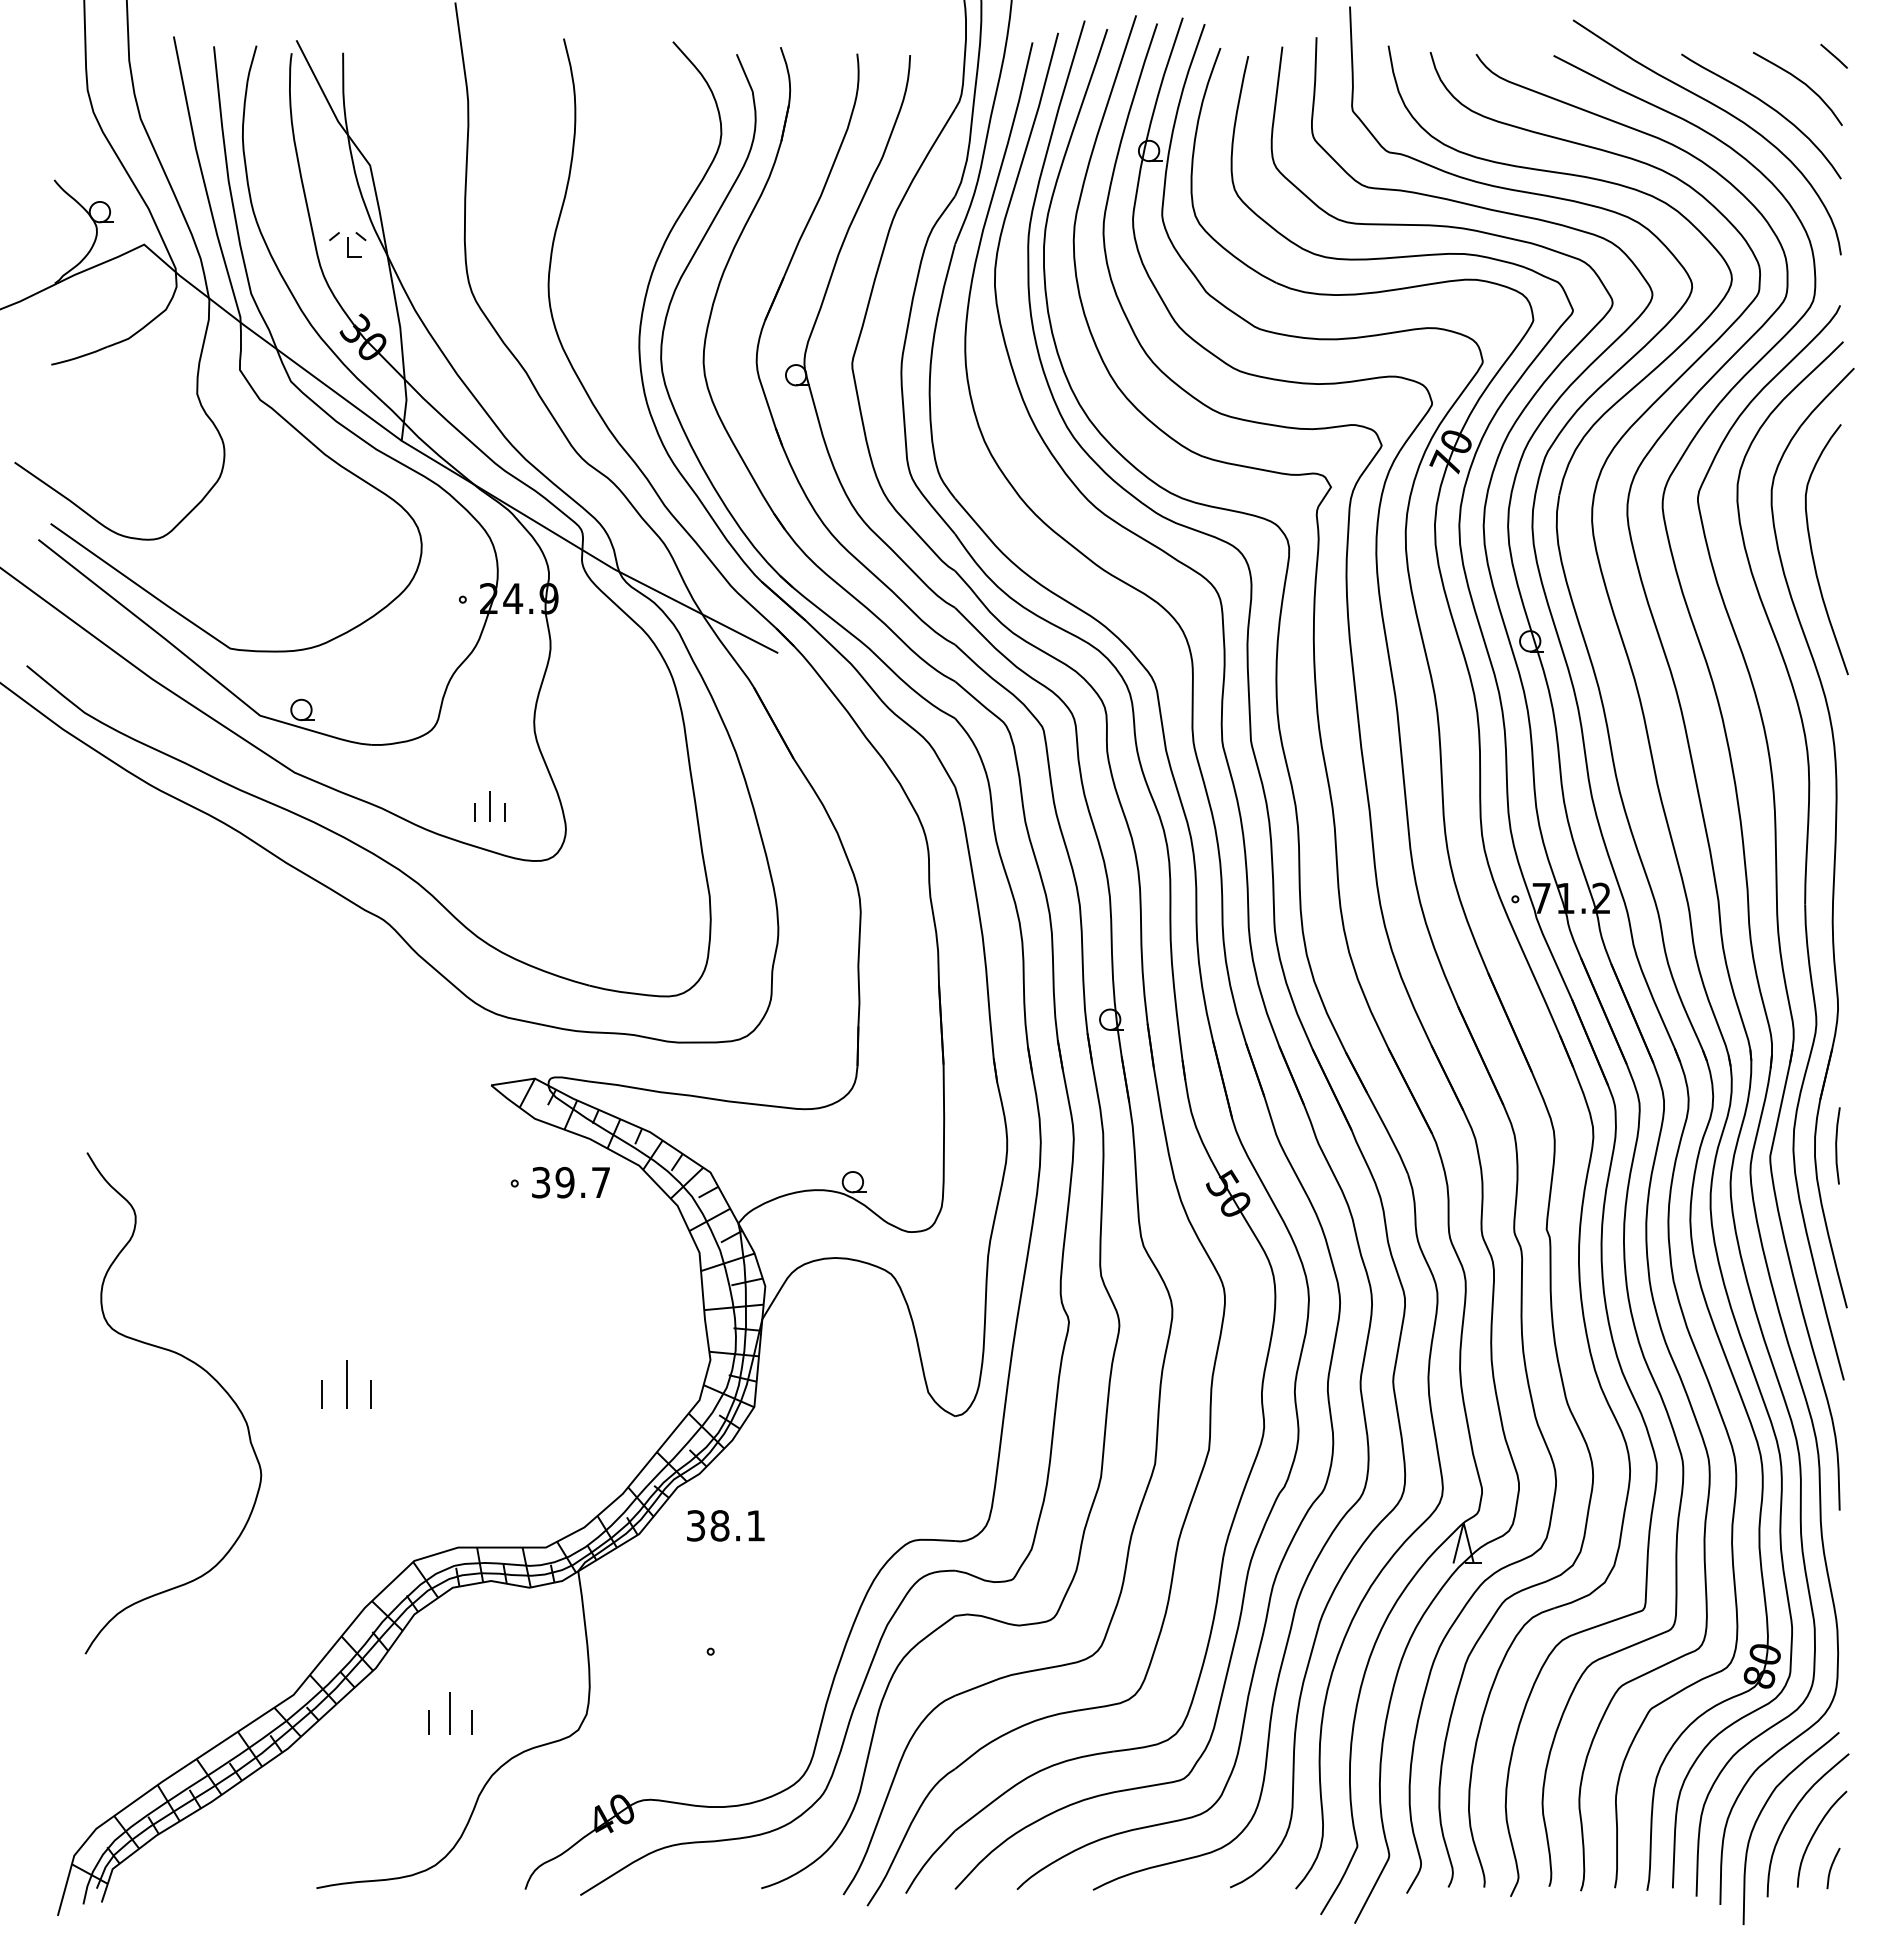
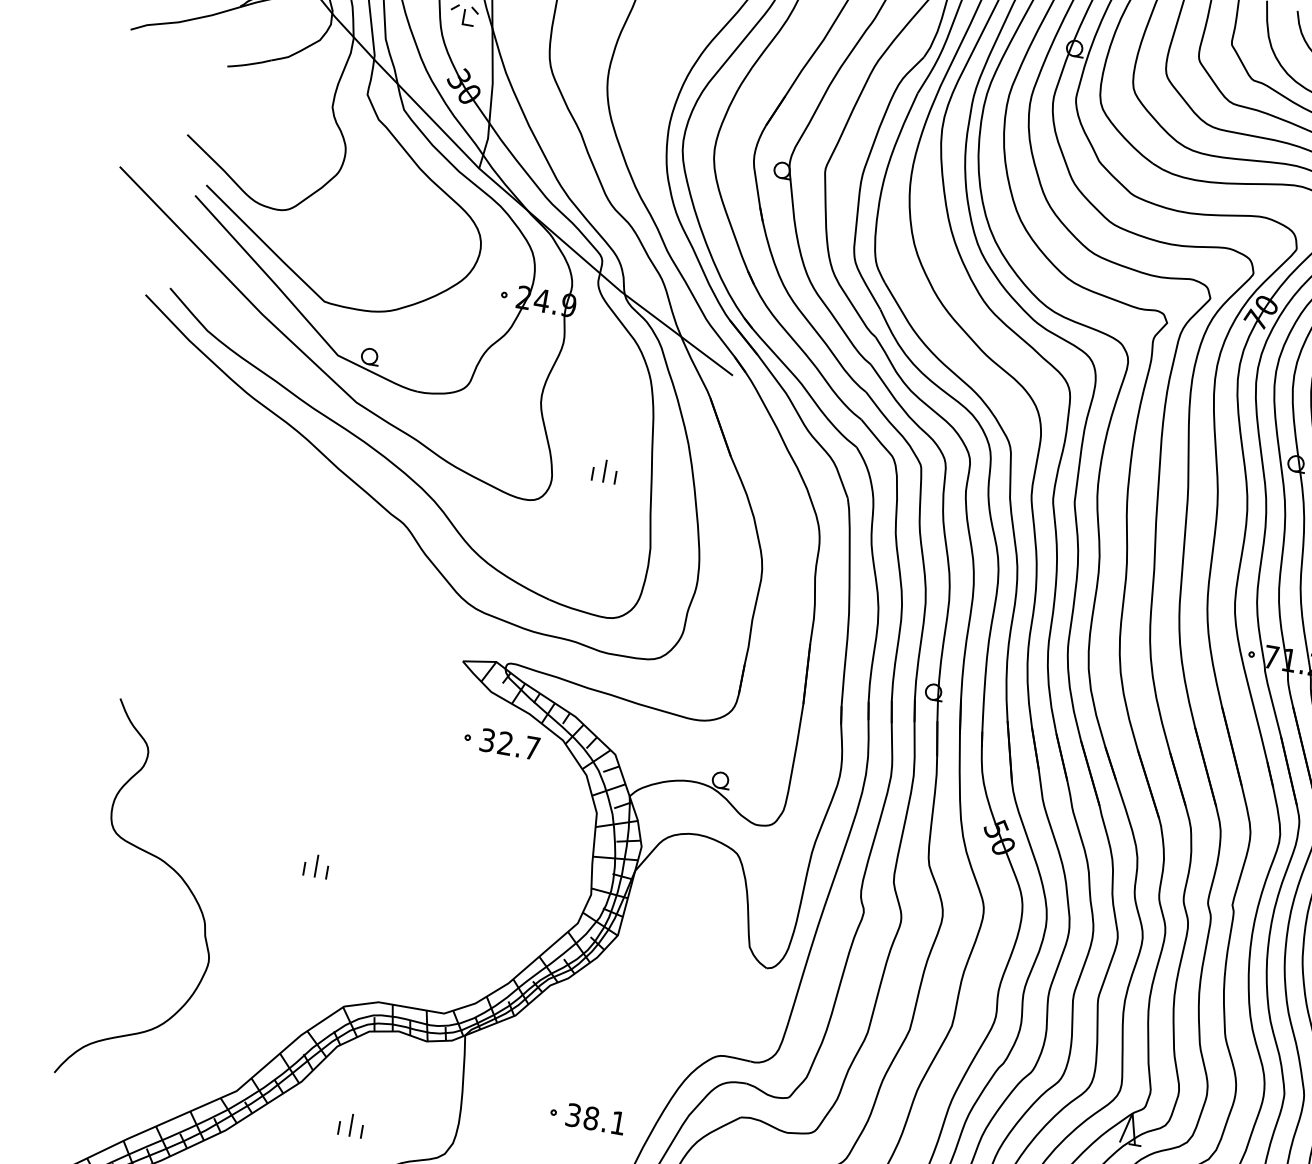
part: (489, 806) -> (604, 471), moved
text: (564, 1182) -> (505, 743), 39.7 -> 32.7
curve: (200, 1368) -> (177, 874), moved
part: (346, 1384) -> (316, 866), size x0.62
text: (725, 1525) -> (595, 1118), moved
part: (450, 1713) -> (351, 1125), size x0.71

